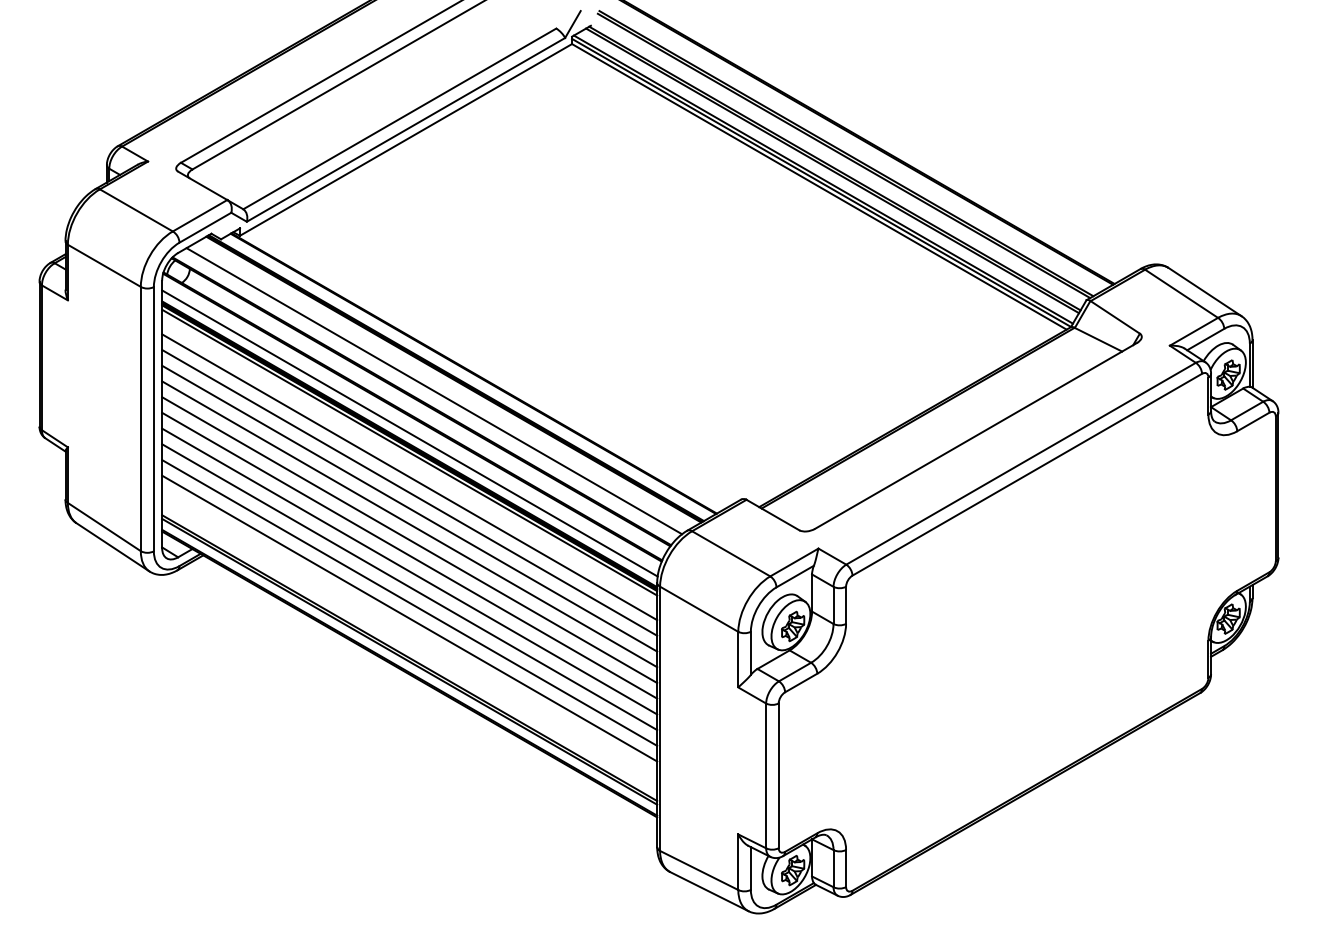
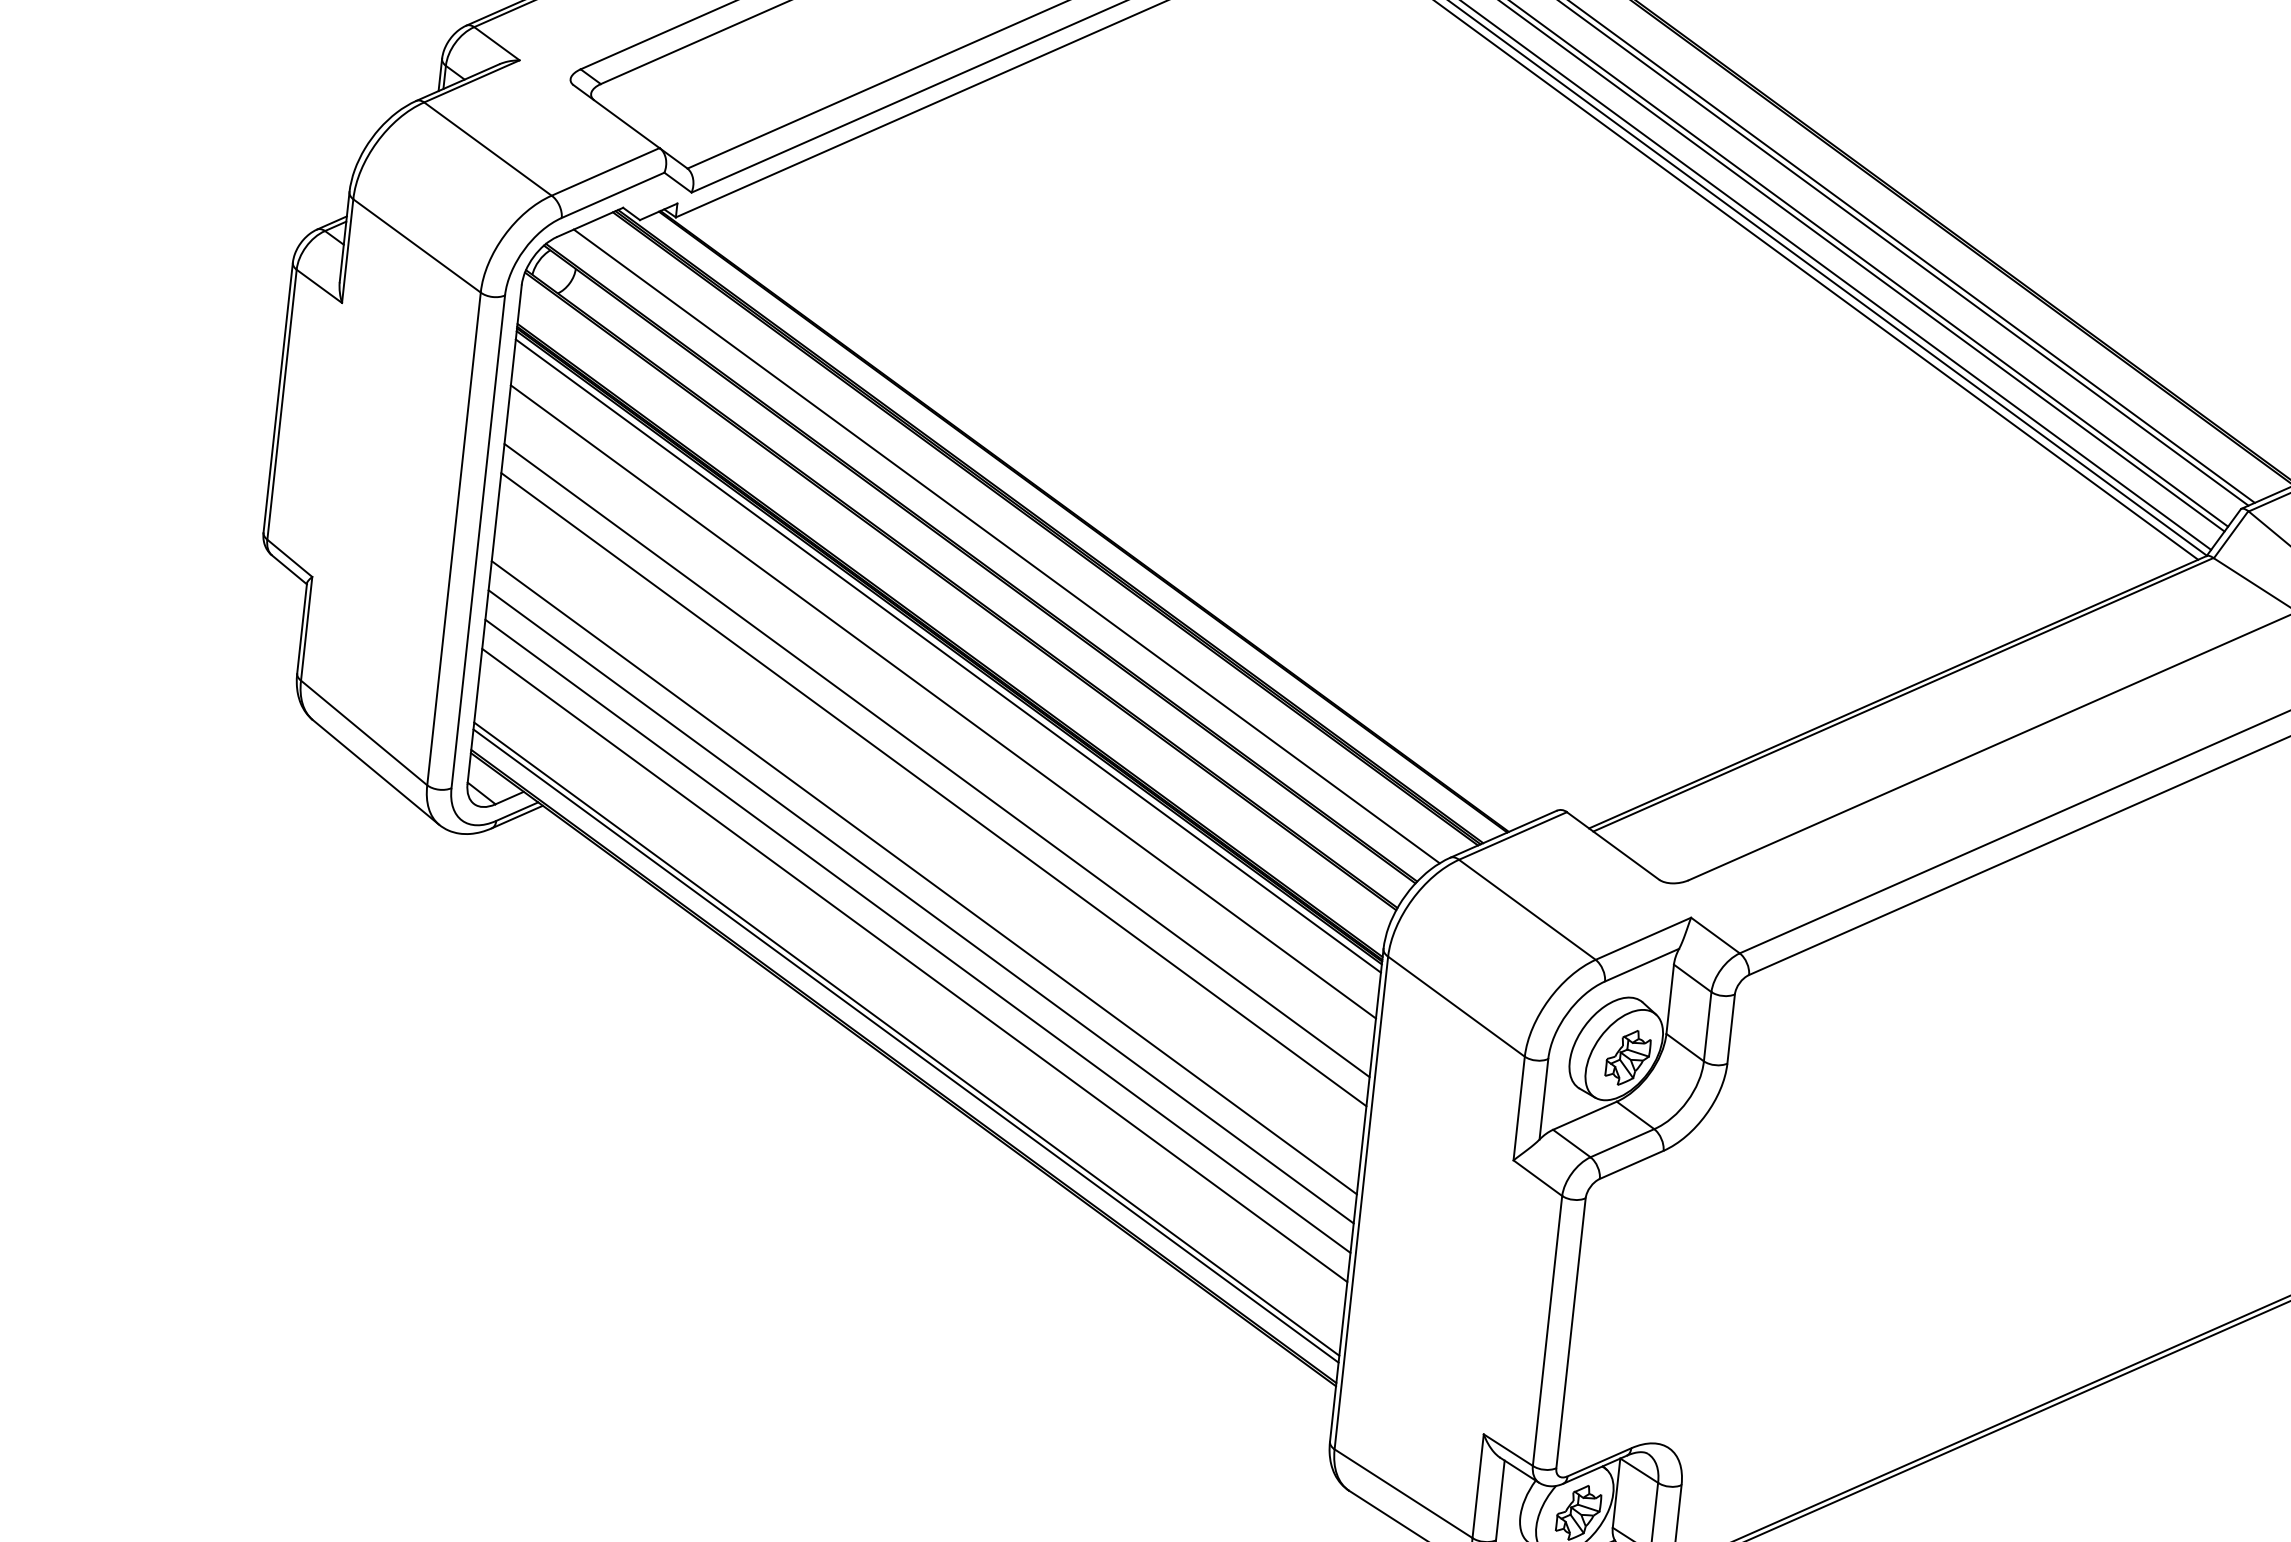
line: (409, 433) -> (951, 620), removed
line: (409, 492) -> (939, 730), removed
line: (409, 540) -> (930, 819), removed
line: (409, 555) -> (927, 847), removed

